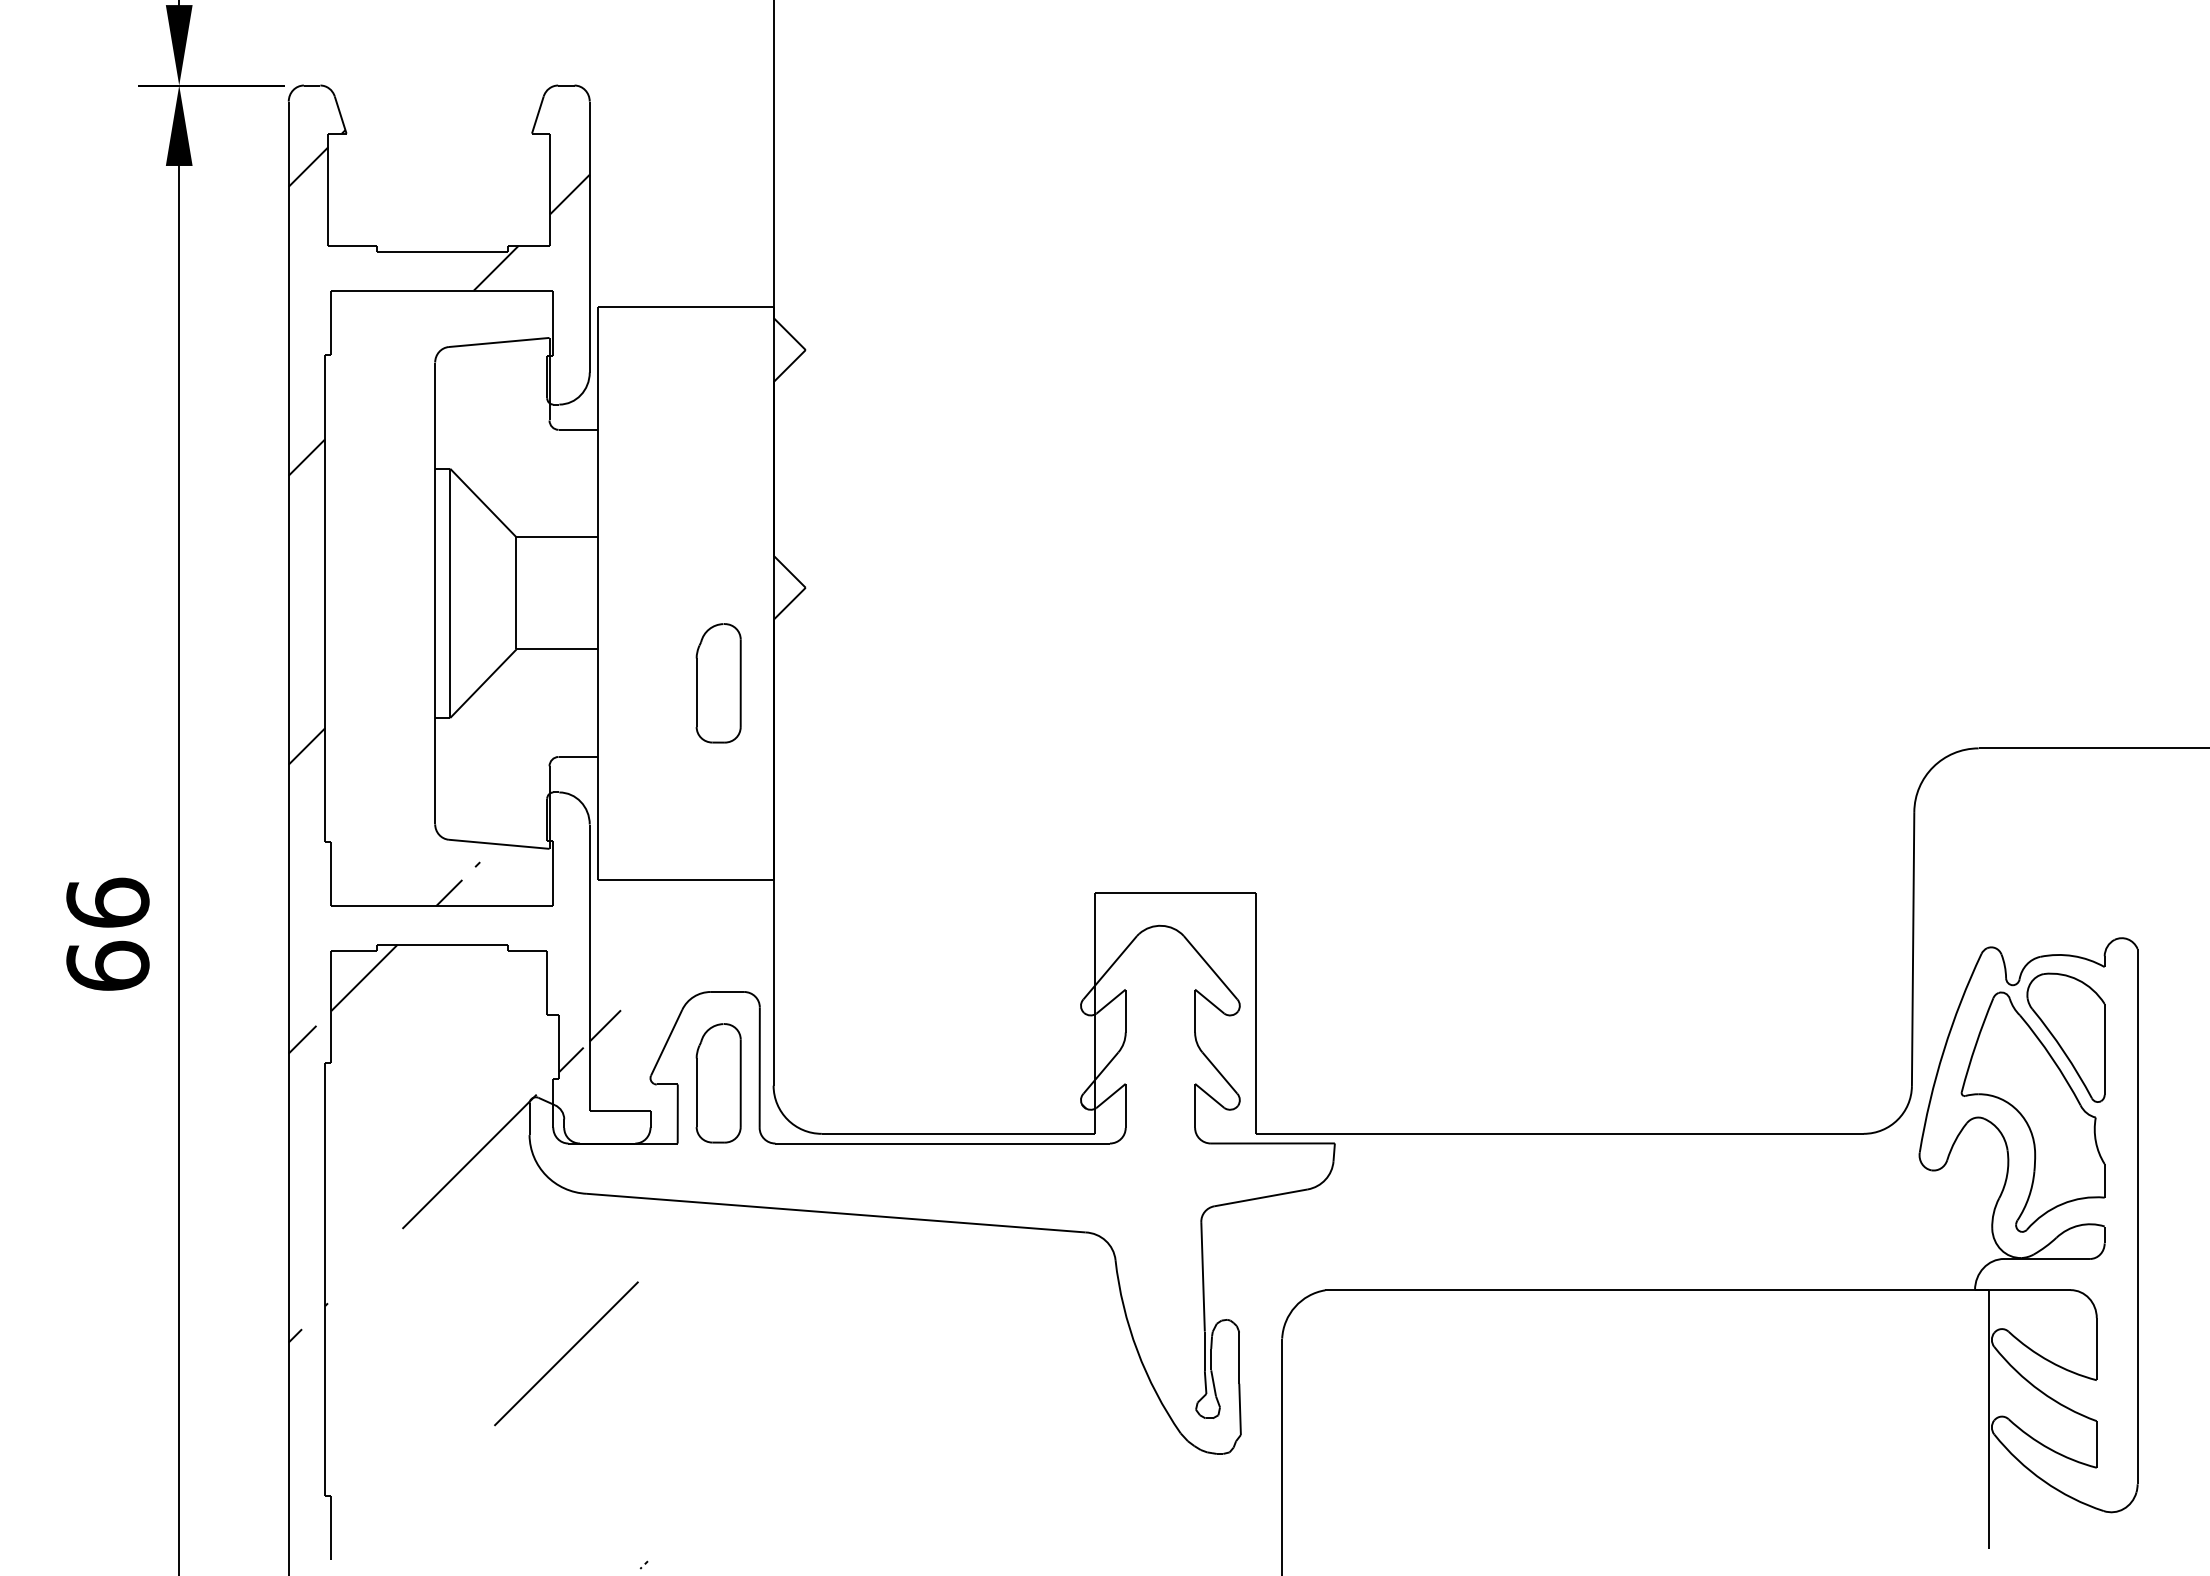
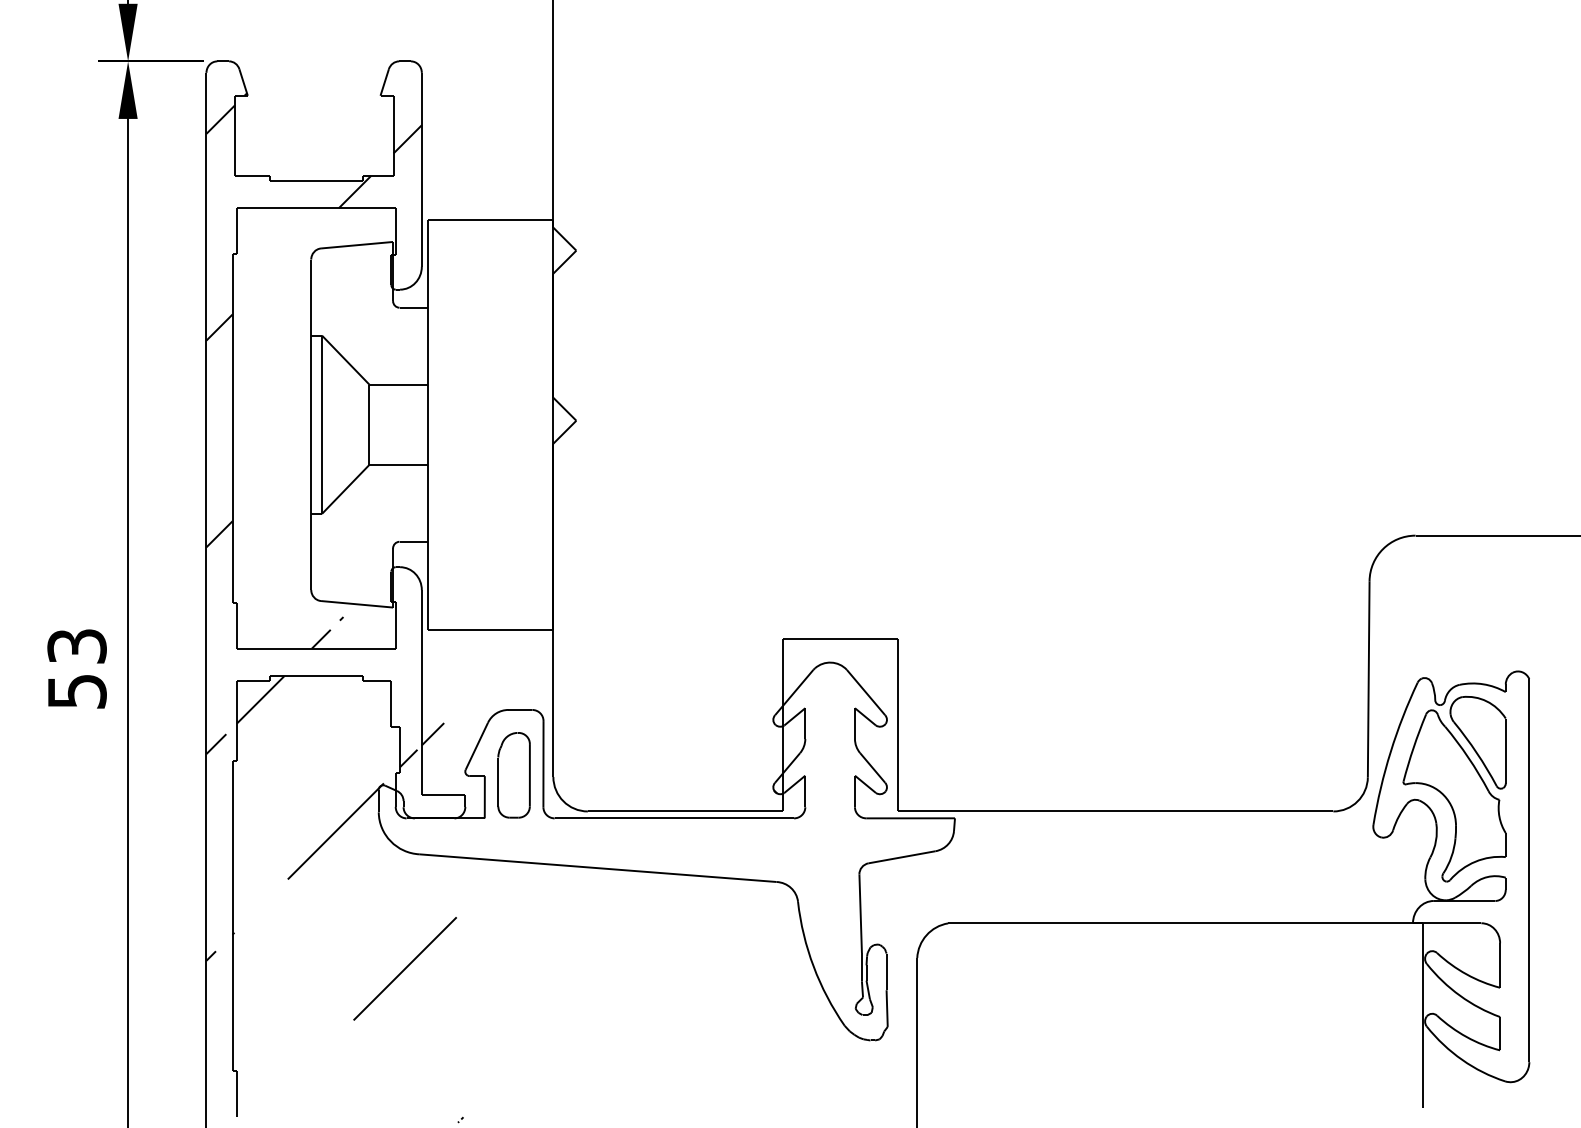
part: (718, 683) -> (513, 489), removed
text: (107, 933) -> (76, 668), 66 -> 53

